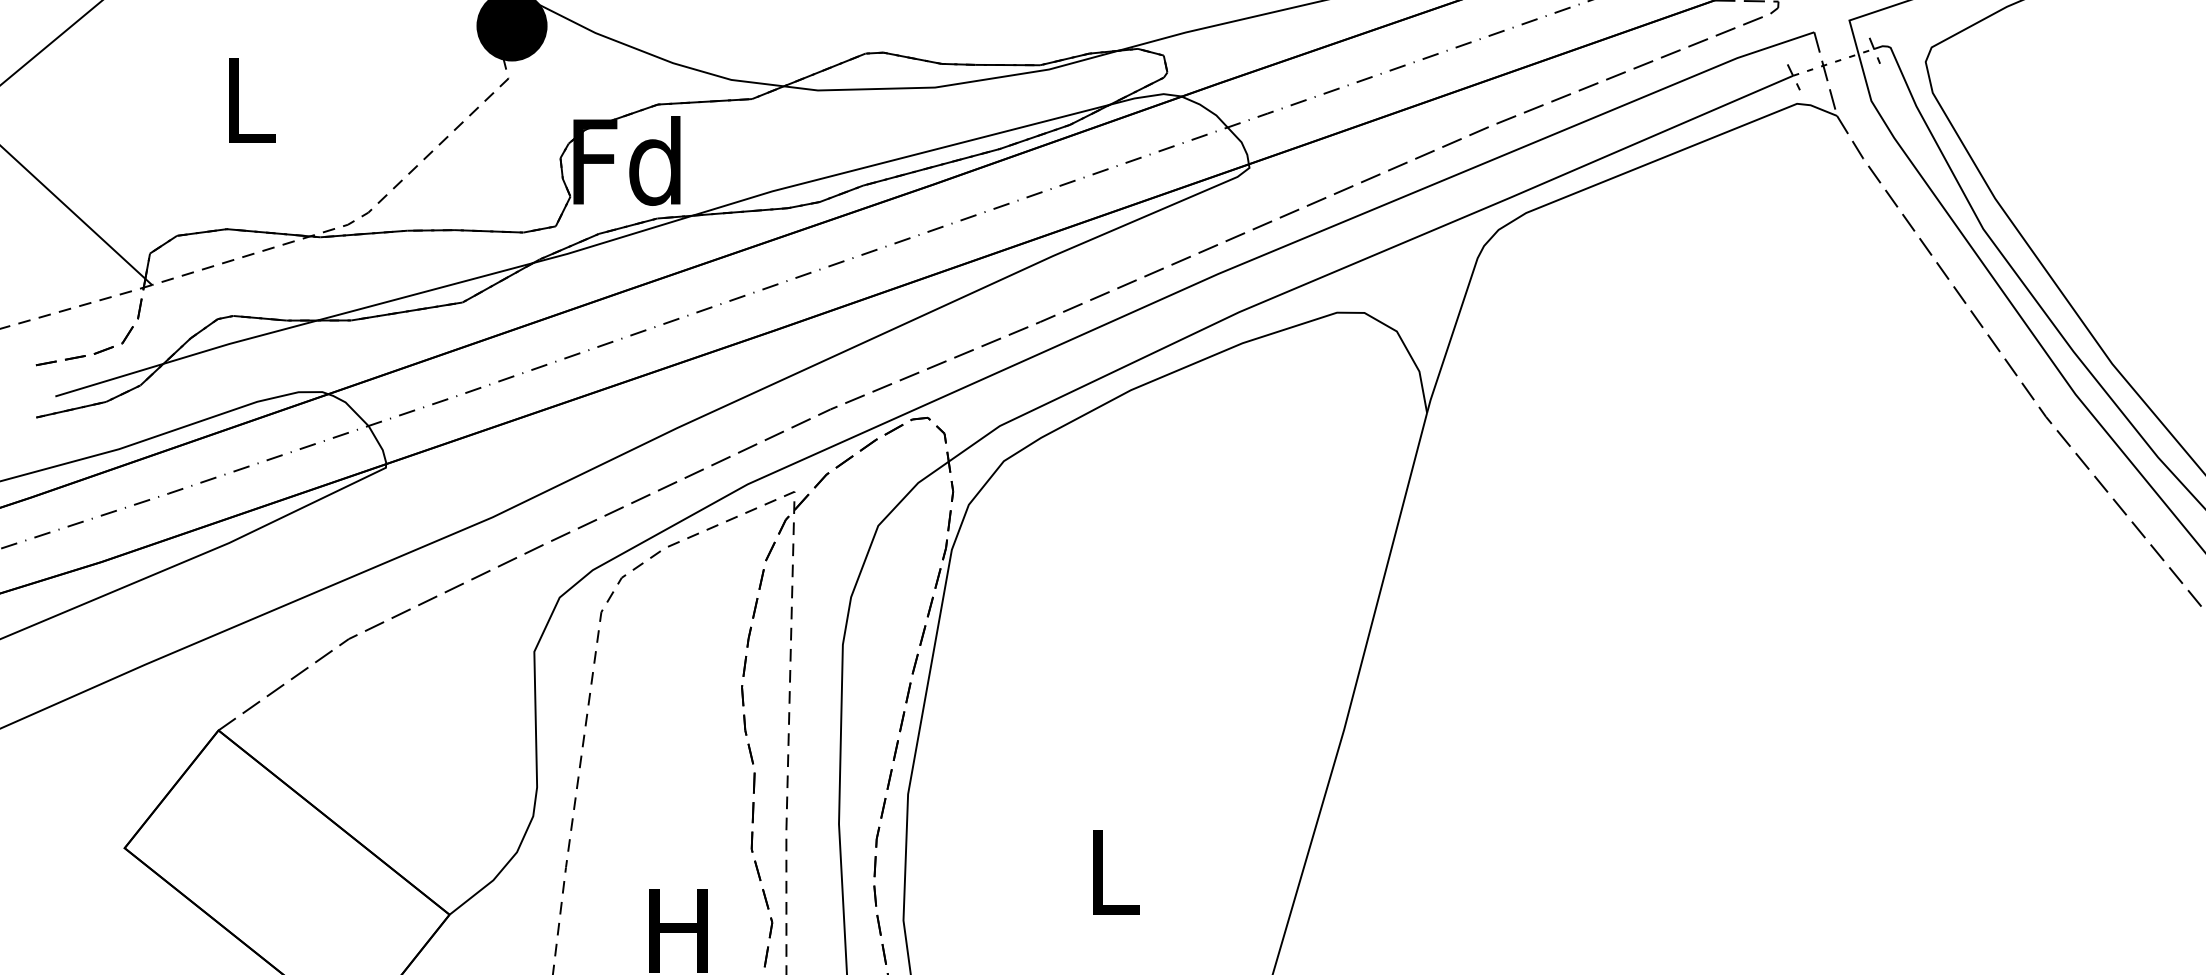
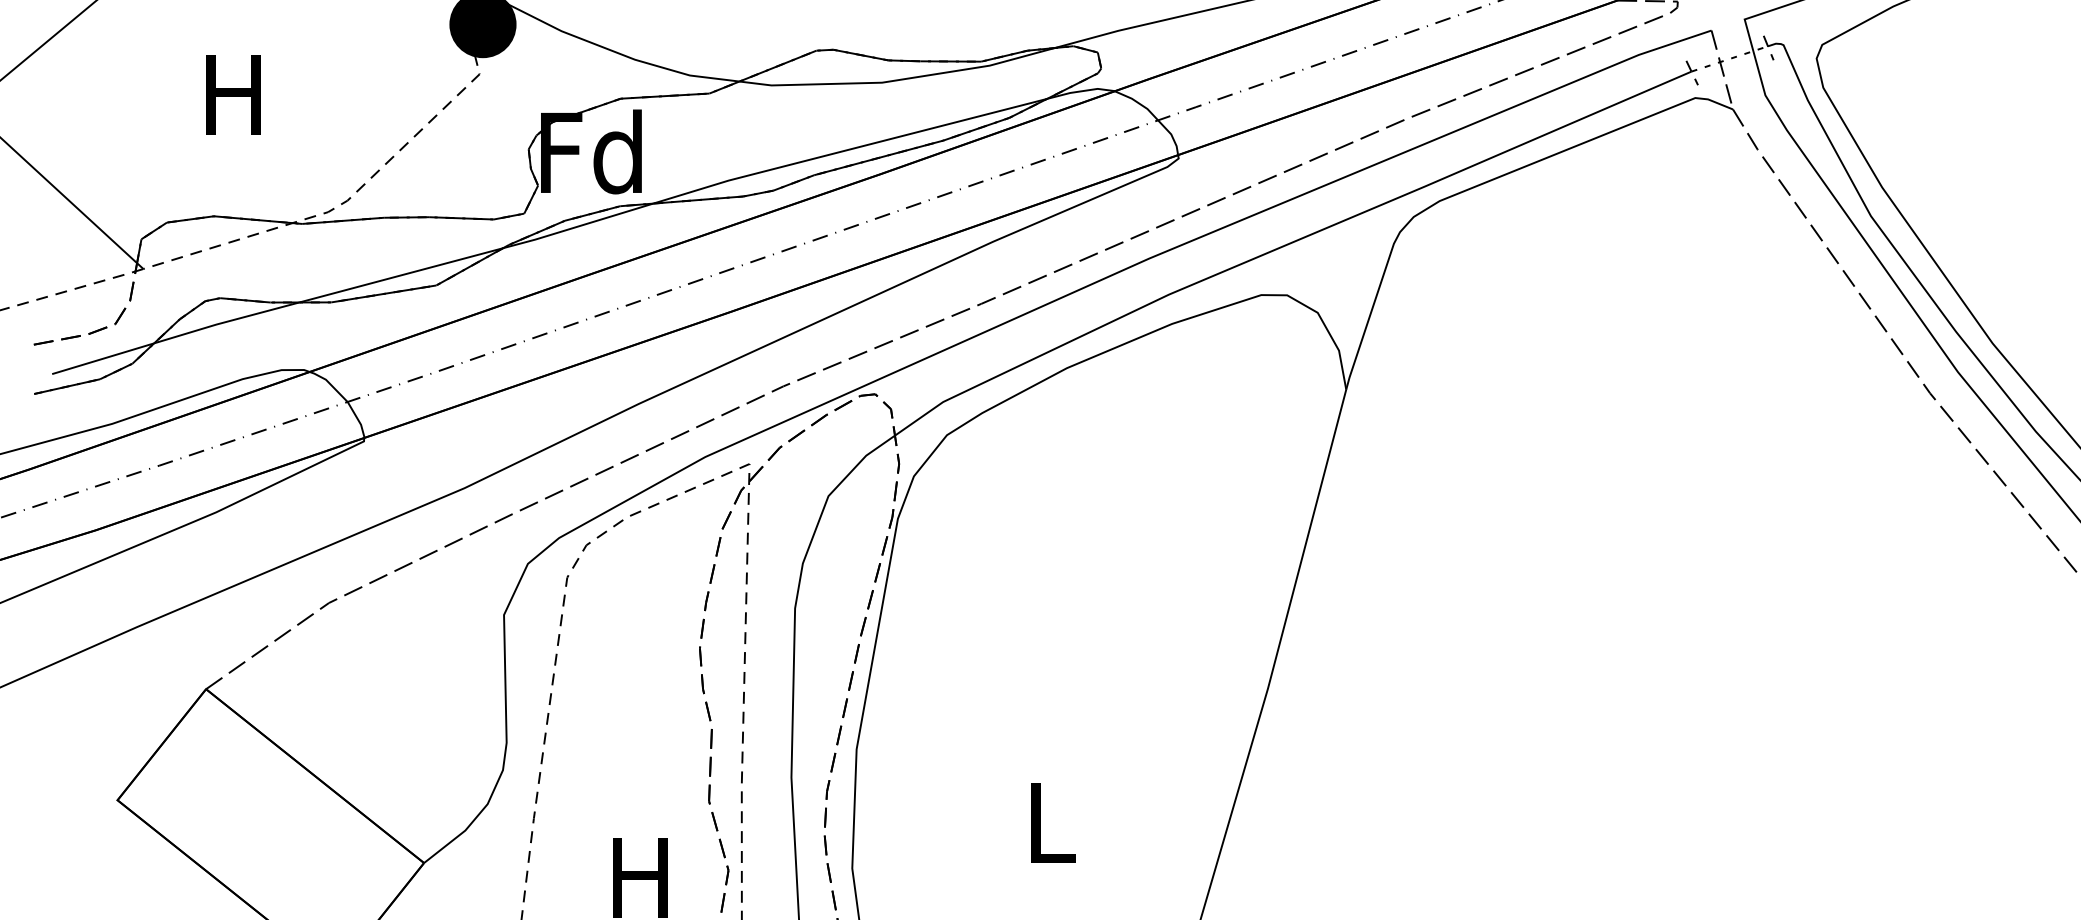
text: (247, 100) -> (233, 94), L -> H

